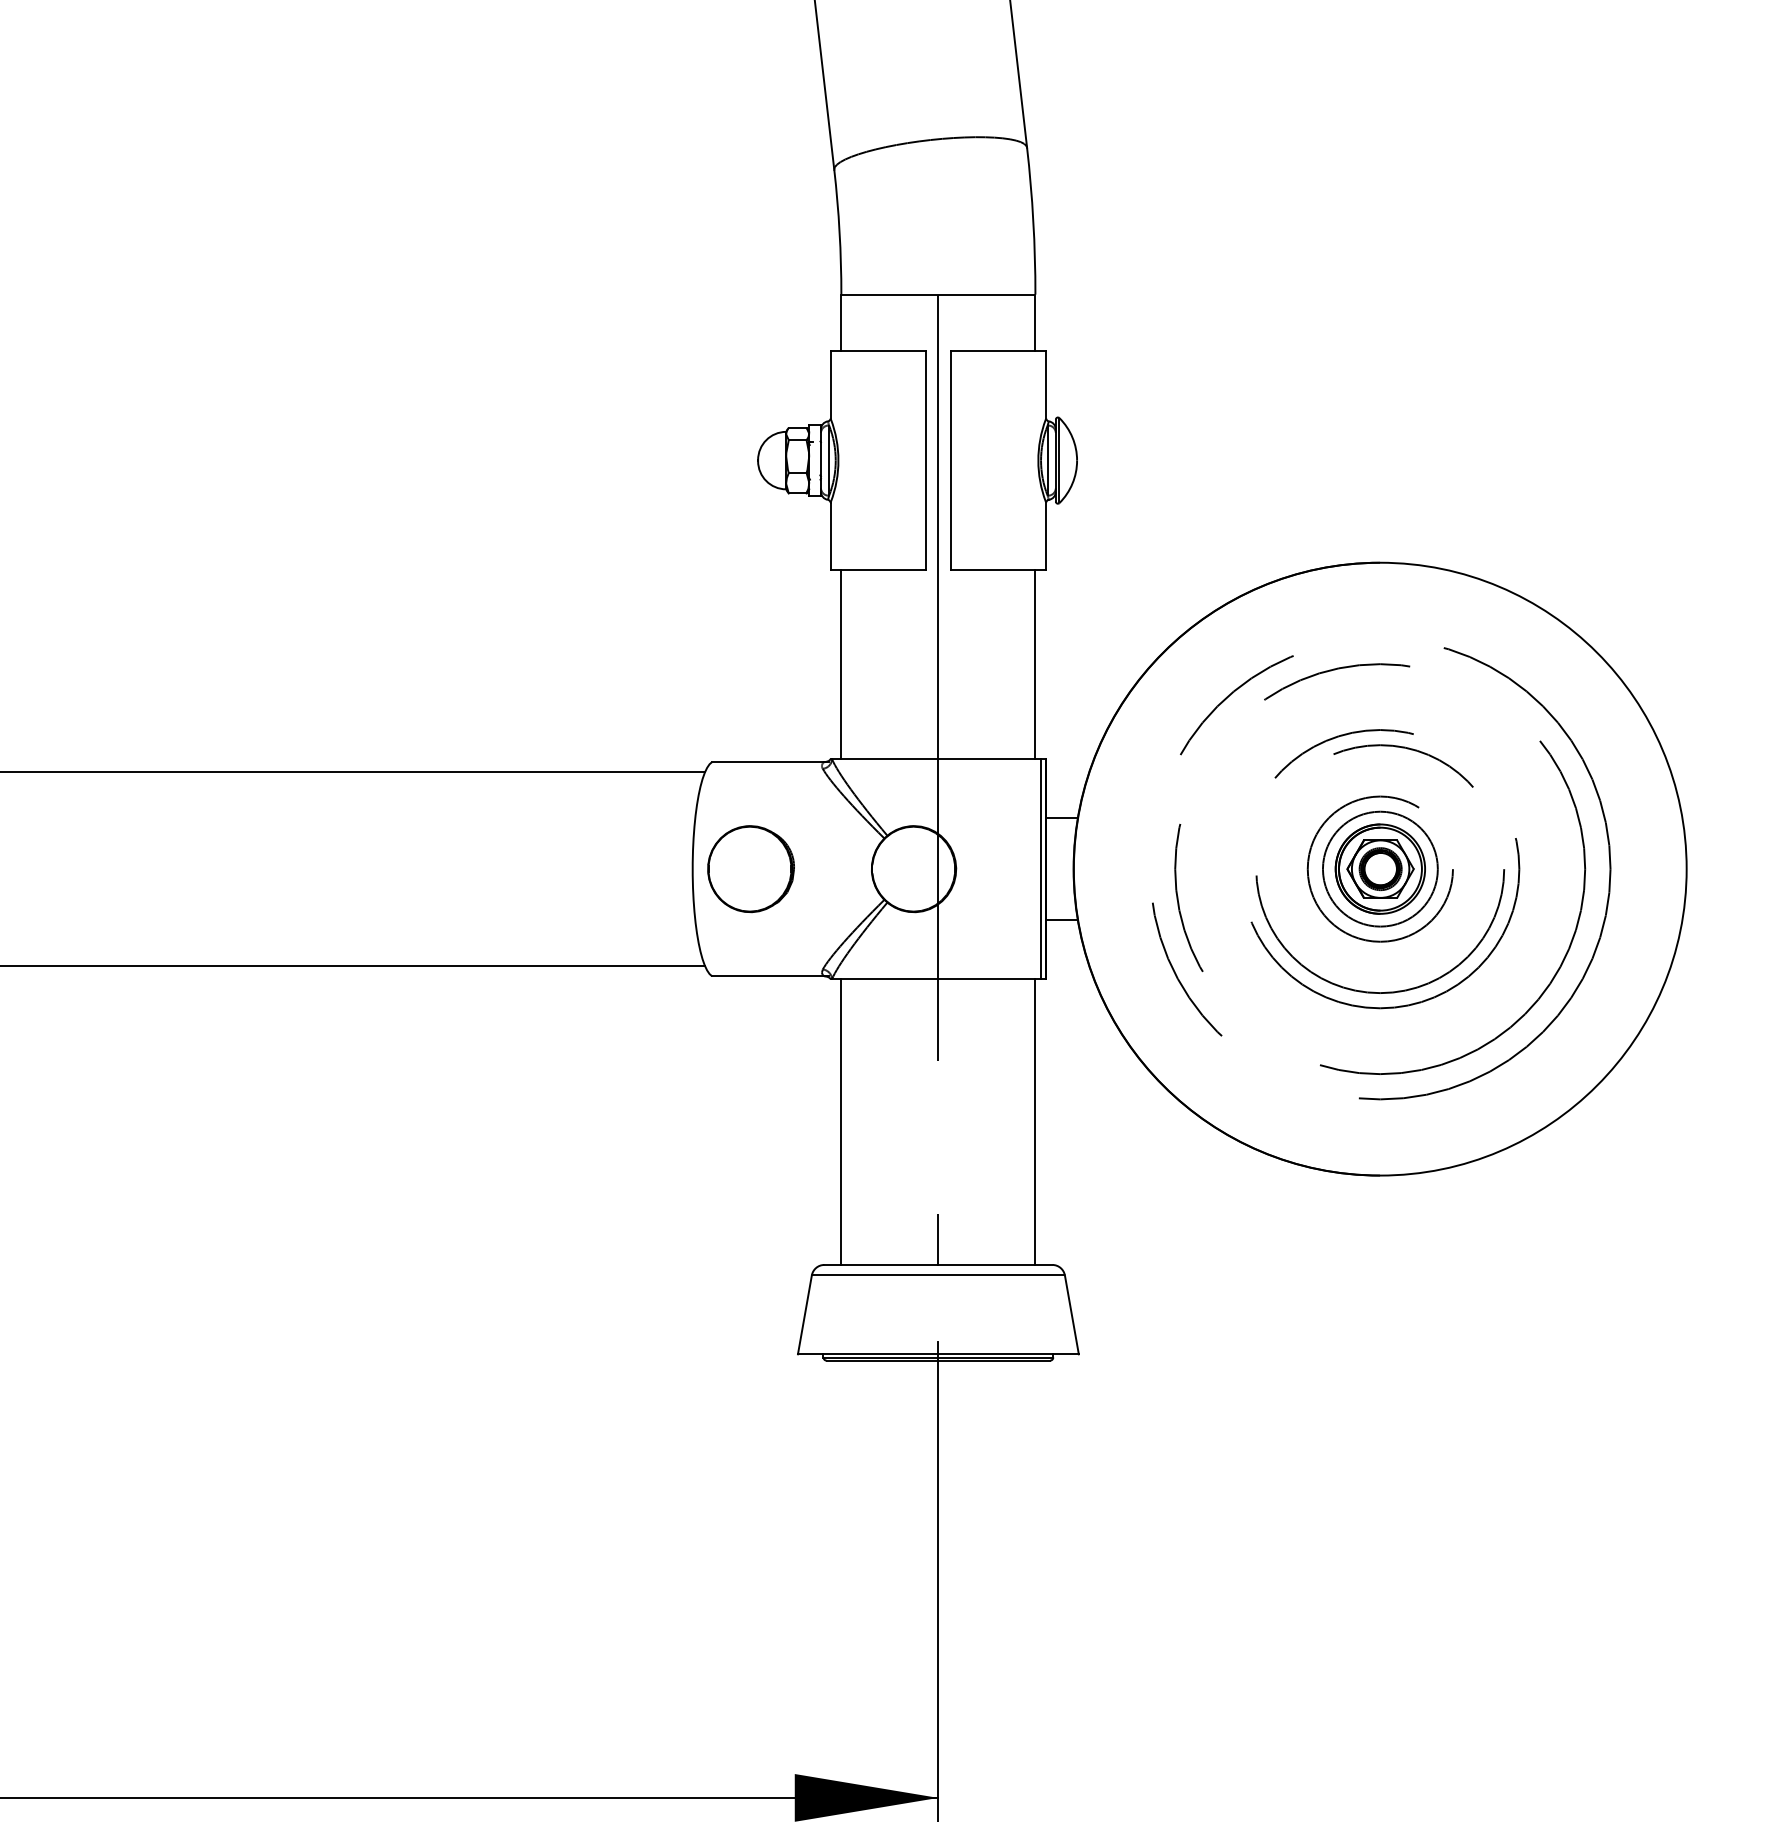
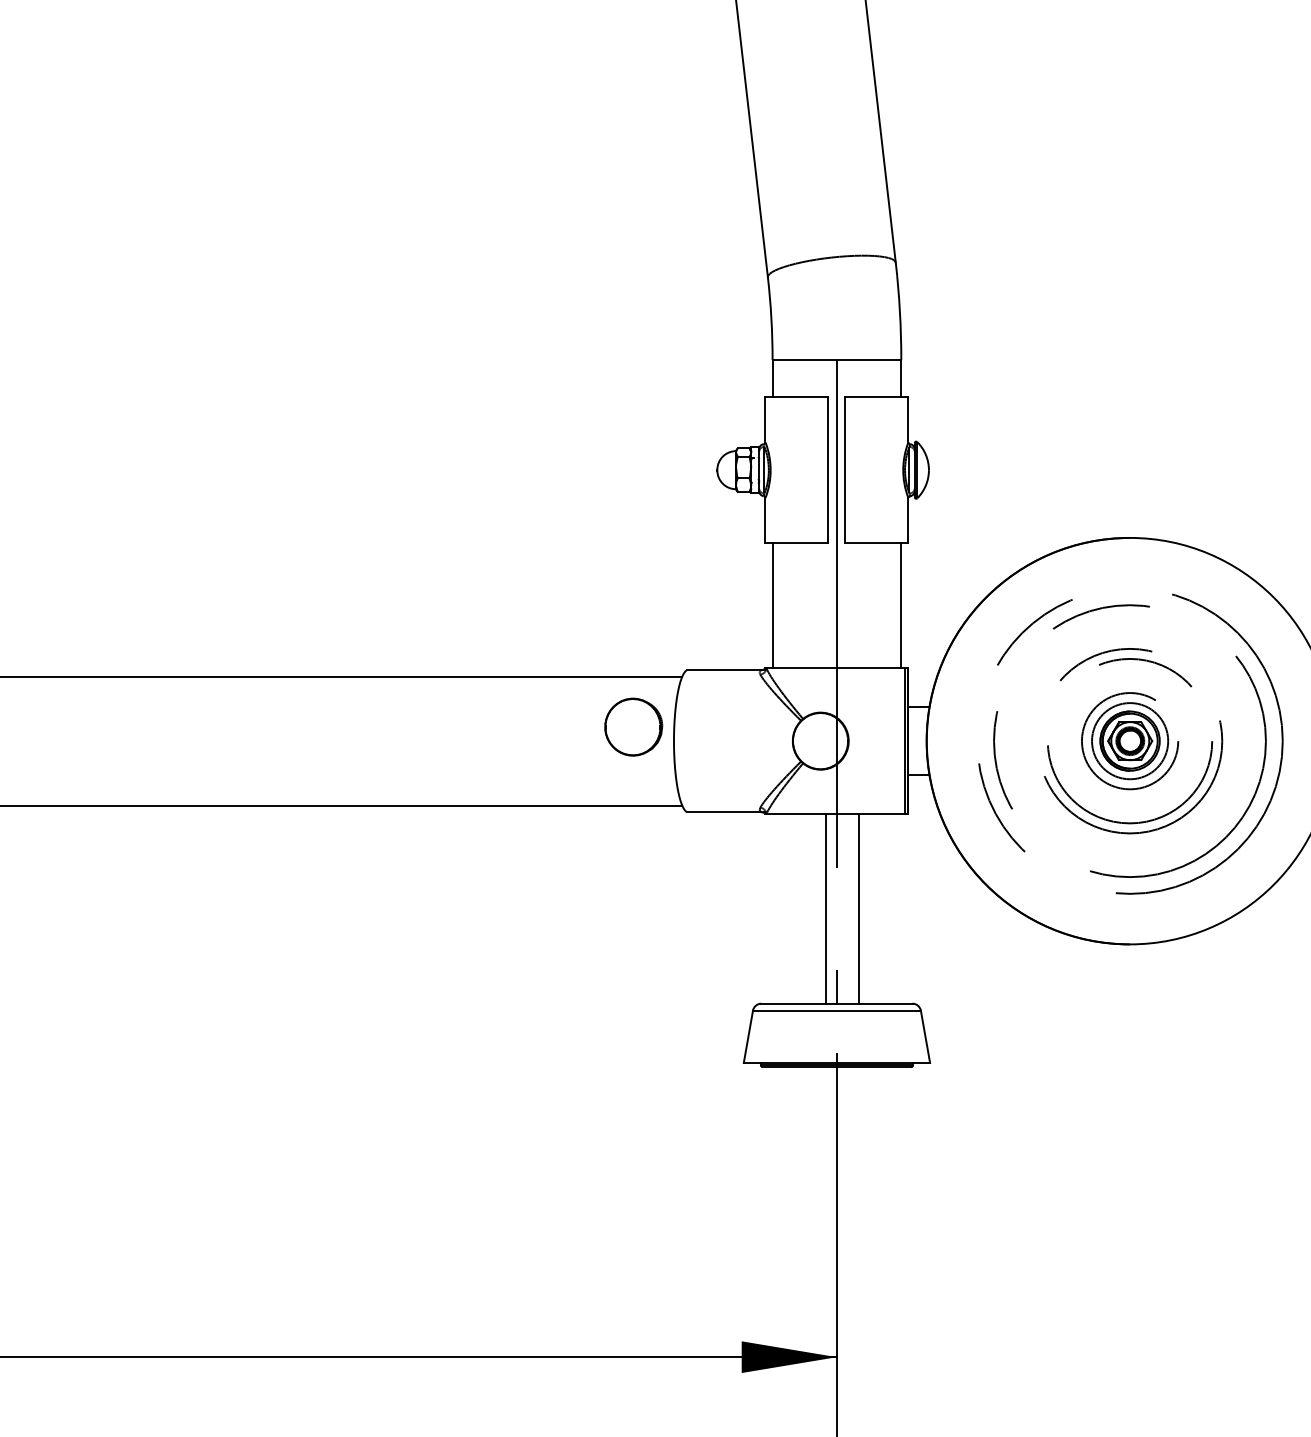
part: (750, 868) -> (633, 726), moved
line: (841, 1121) -> (825, 908), moved
line: (1035, 1121) -> (859, 908), moved

